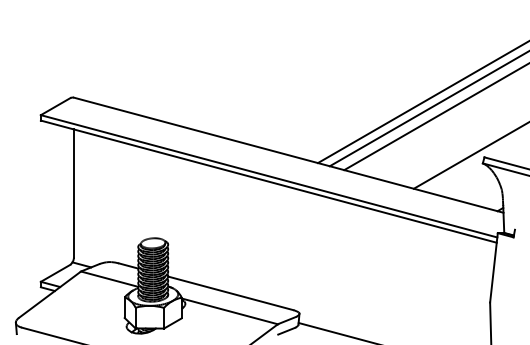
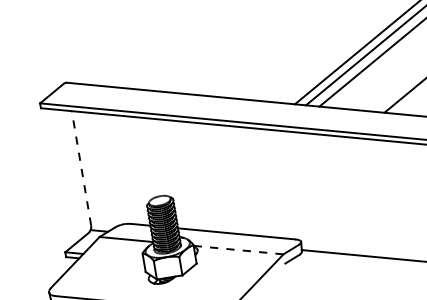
line: (73, 192) -> (80, 167), solid -> dashed
line: (229, 311) -> (238, 250), solid -> dashed

